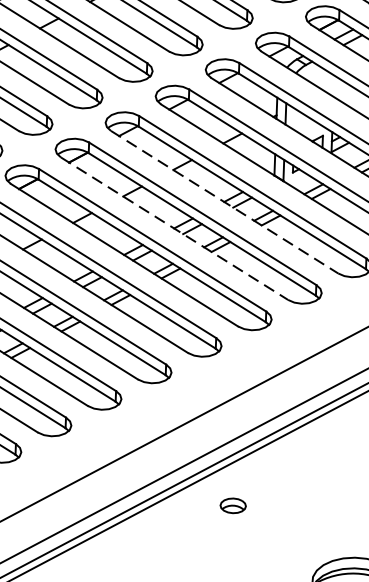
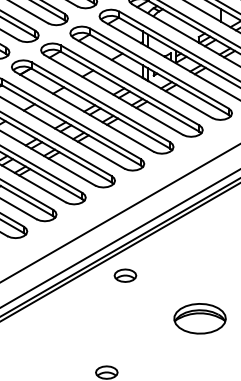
line: (224, 201) -> (113, 94), dashed -> solid
line: (174, 228) -> (84, 111), dashed -> solid
part: (233, 505) -> (125, 275), size x1.43

